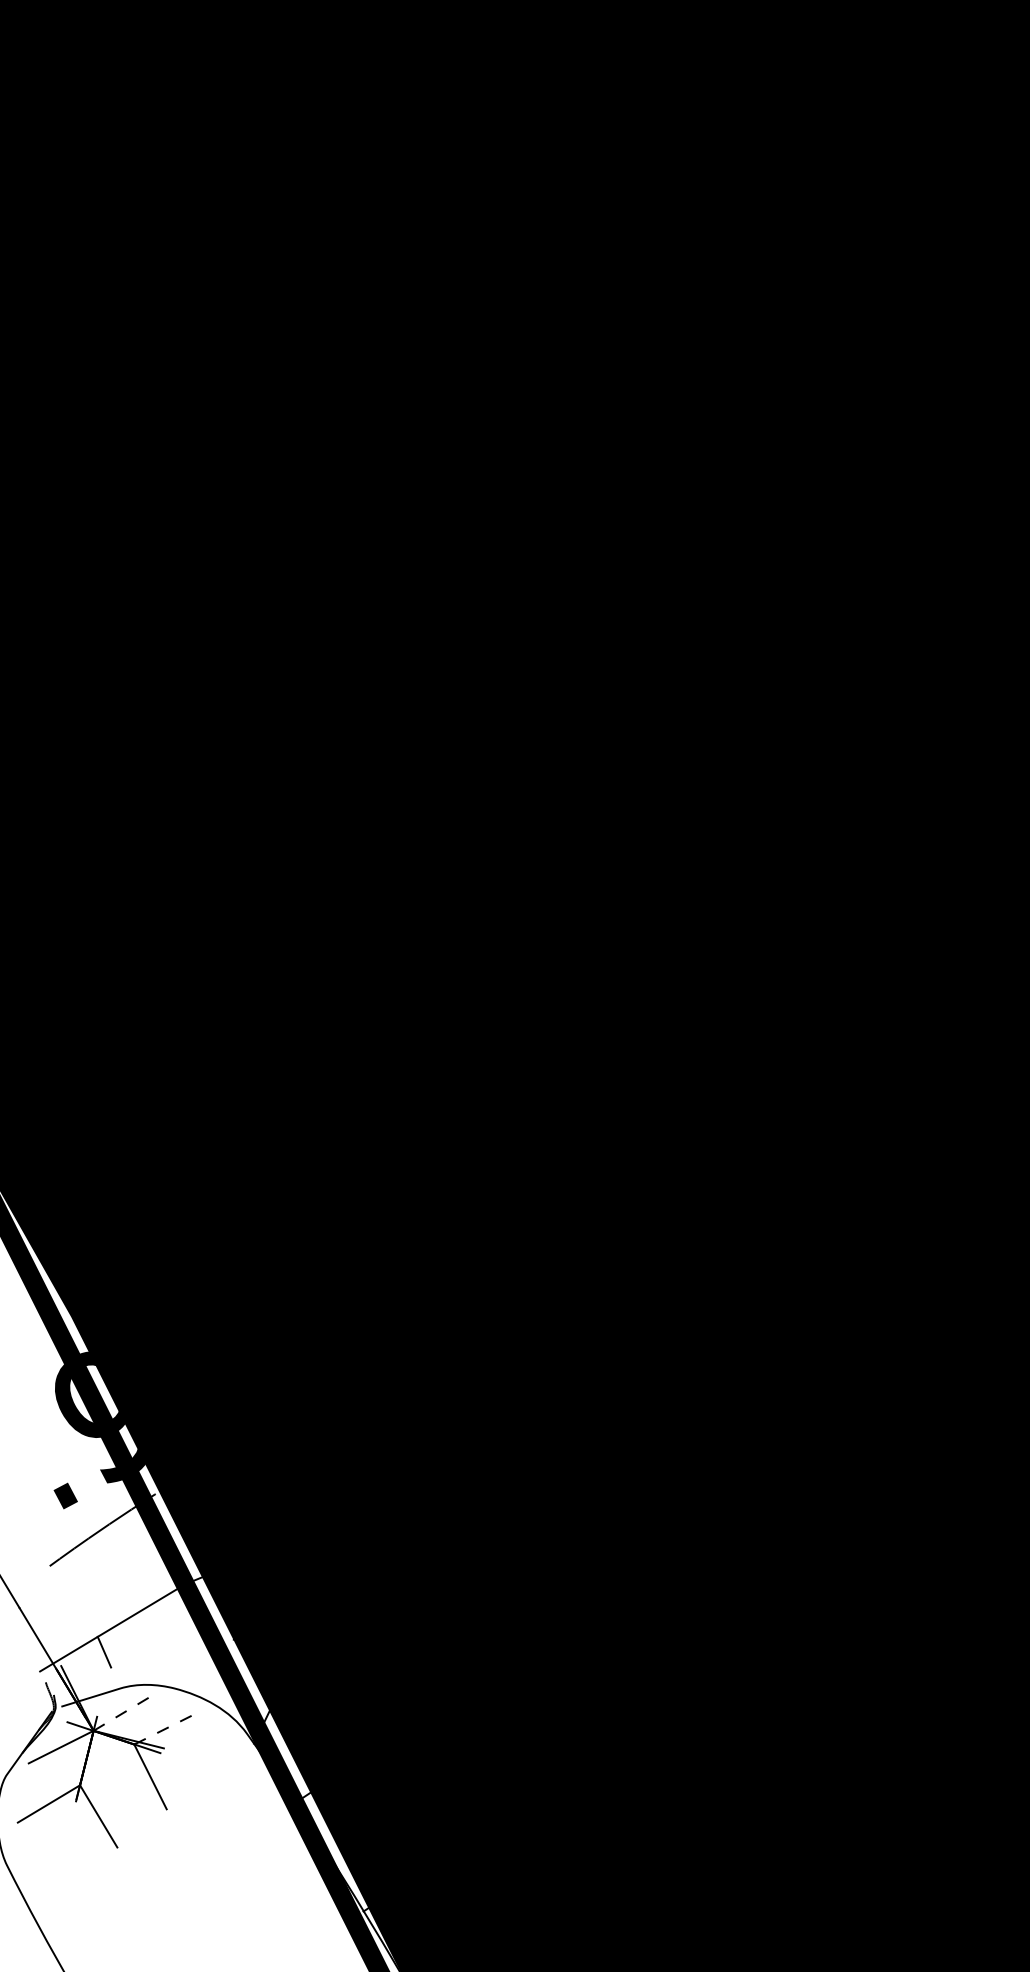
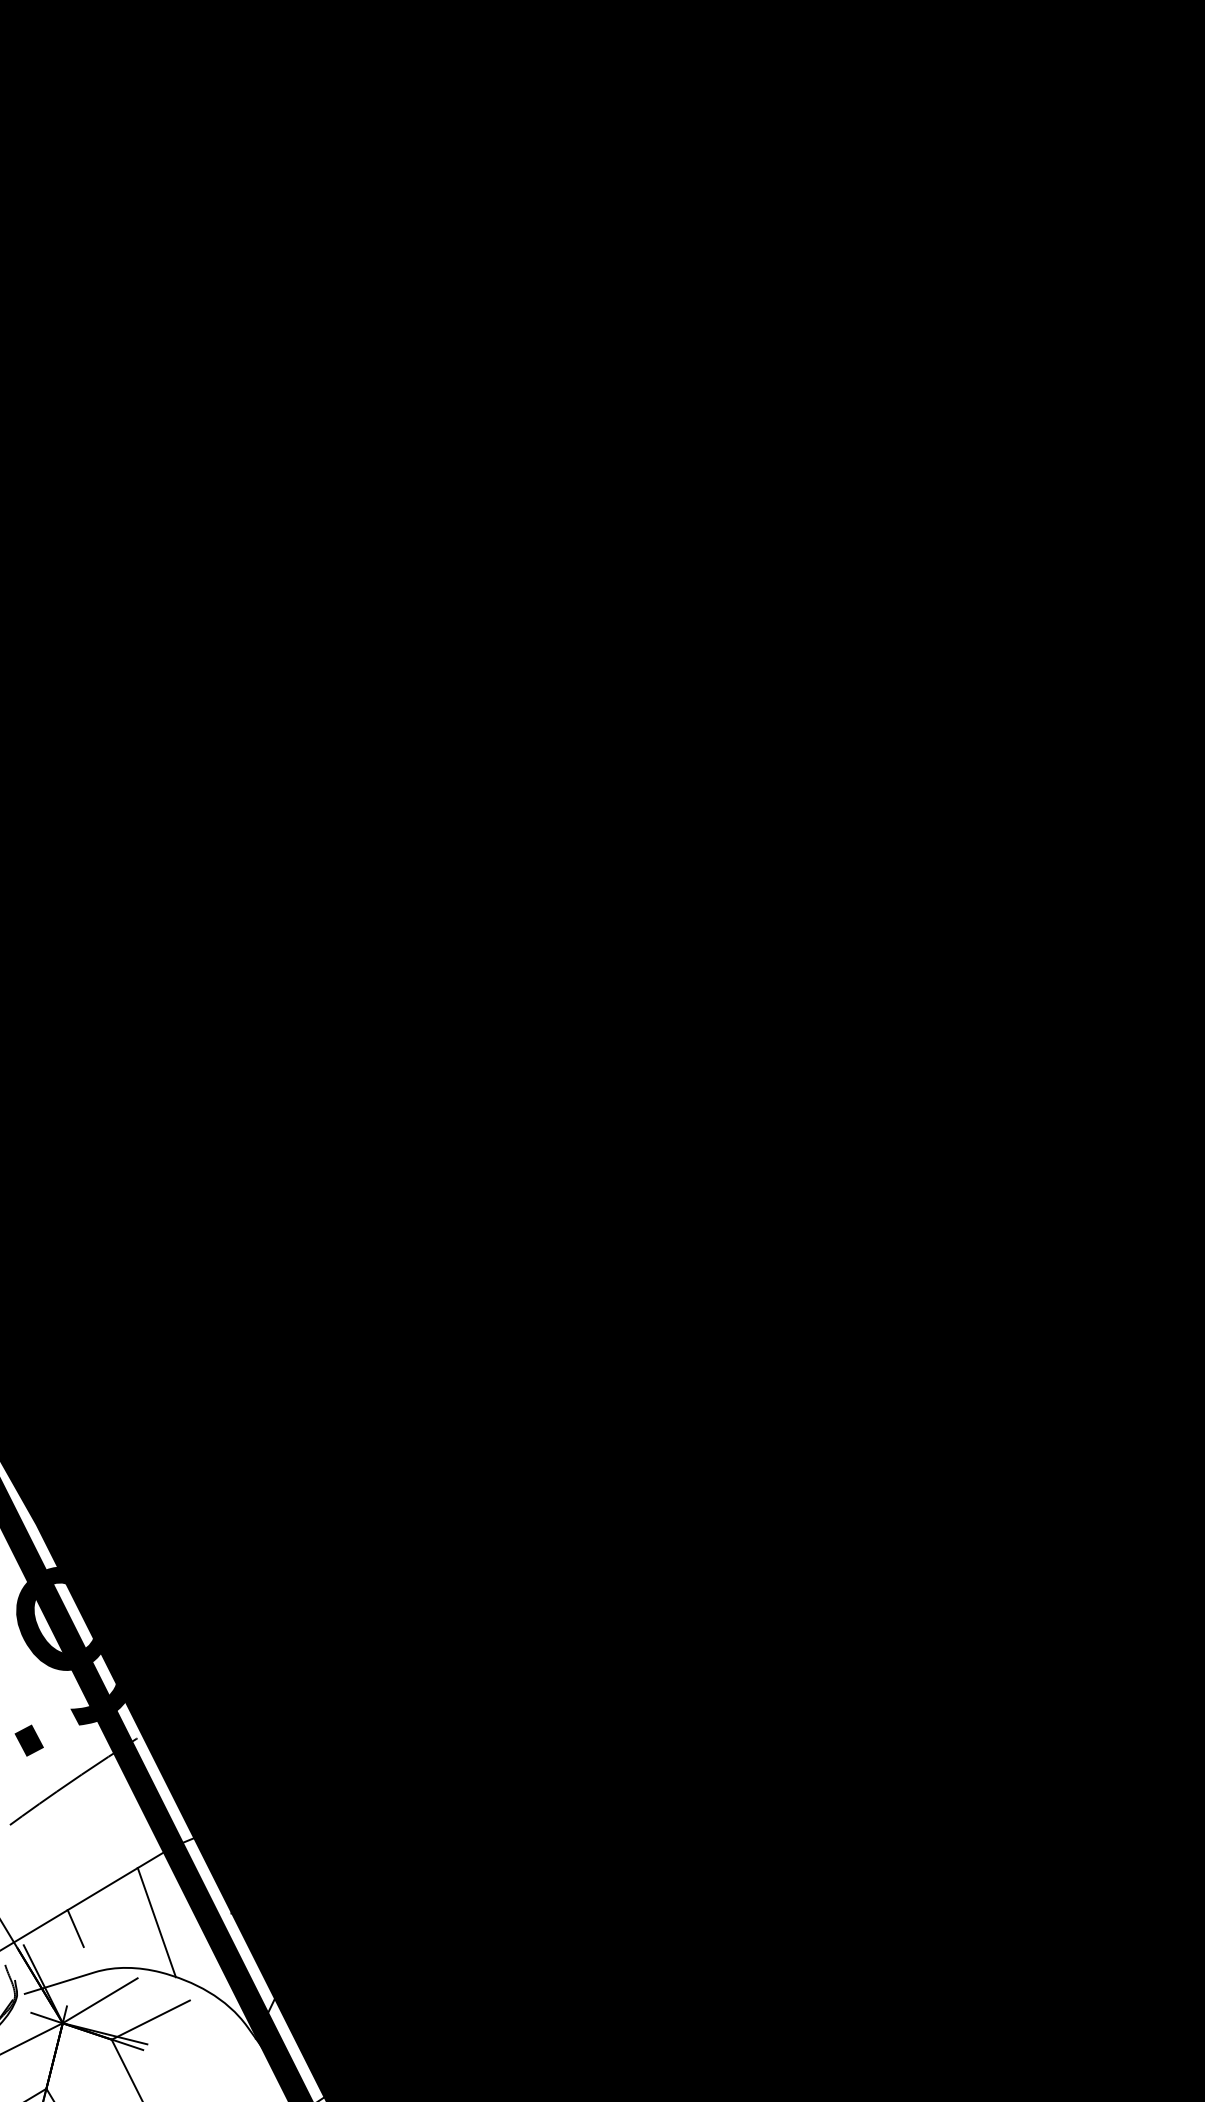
line: (171, 1646) -> (156, 1921), added
line: (125, 1711) -> (101, 1999), dashed -> solid
line: (167, 1728) -> (151, 2020), dashed -> solid

